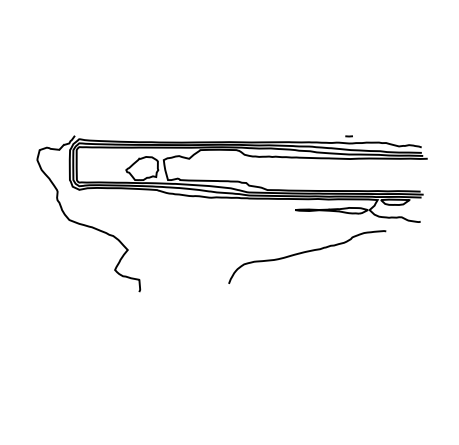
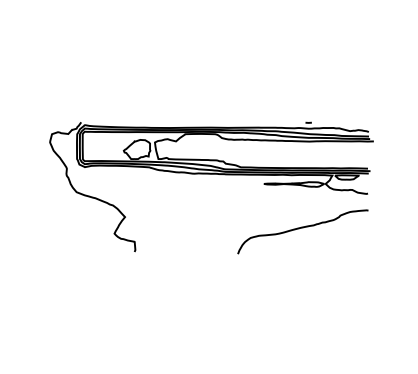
curve: (306, 252) -> (302, 228), moved

